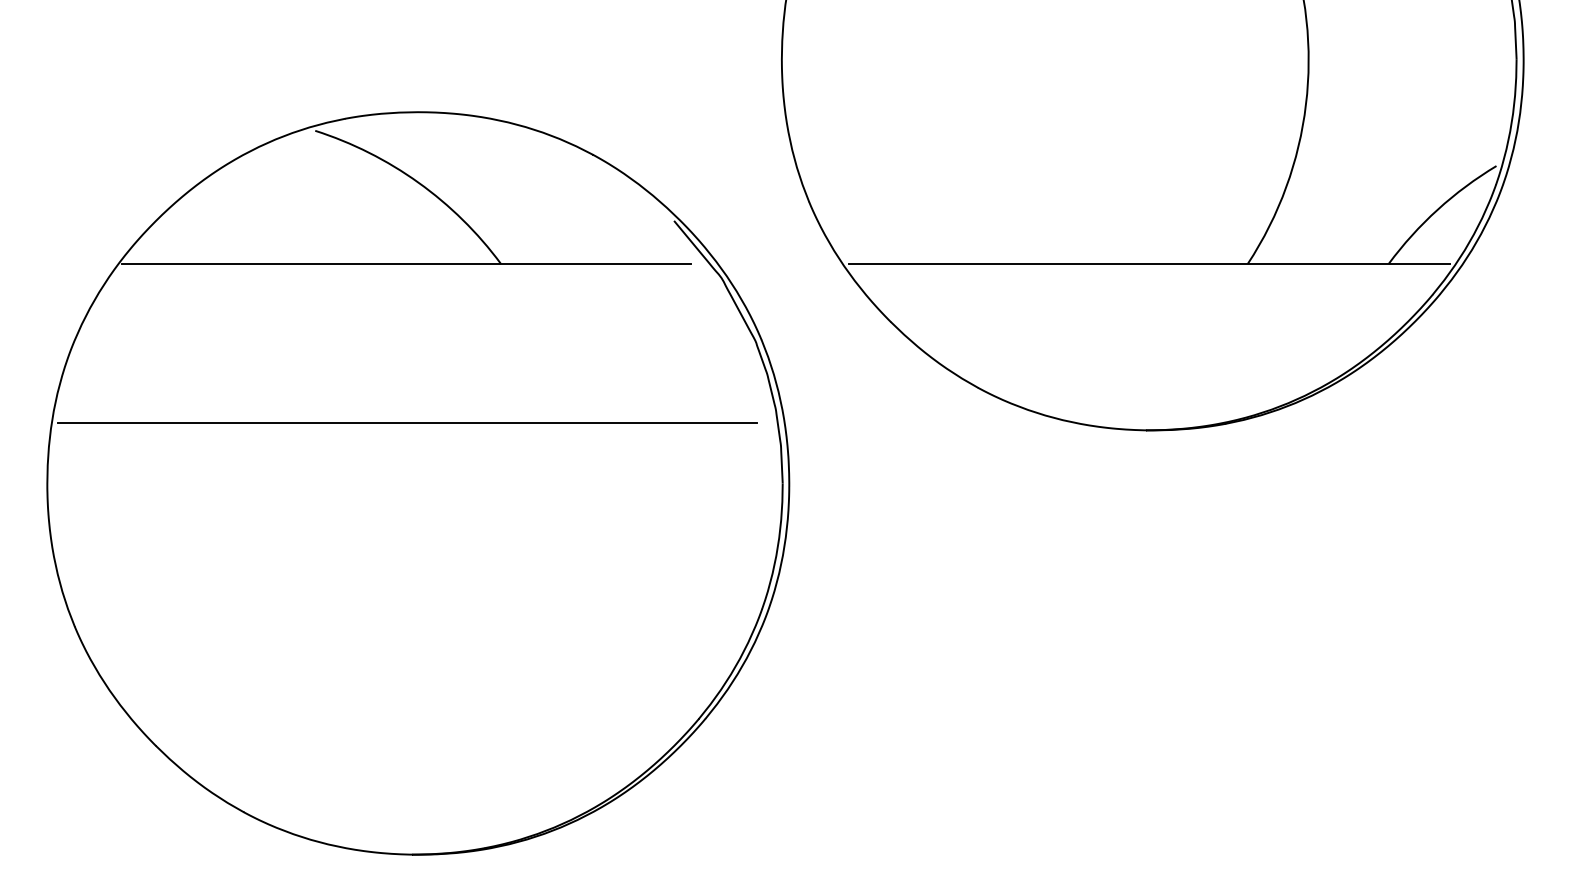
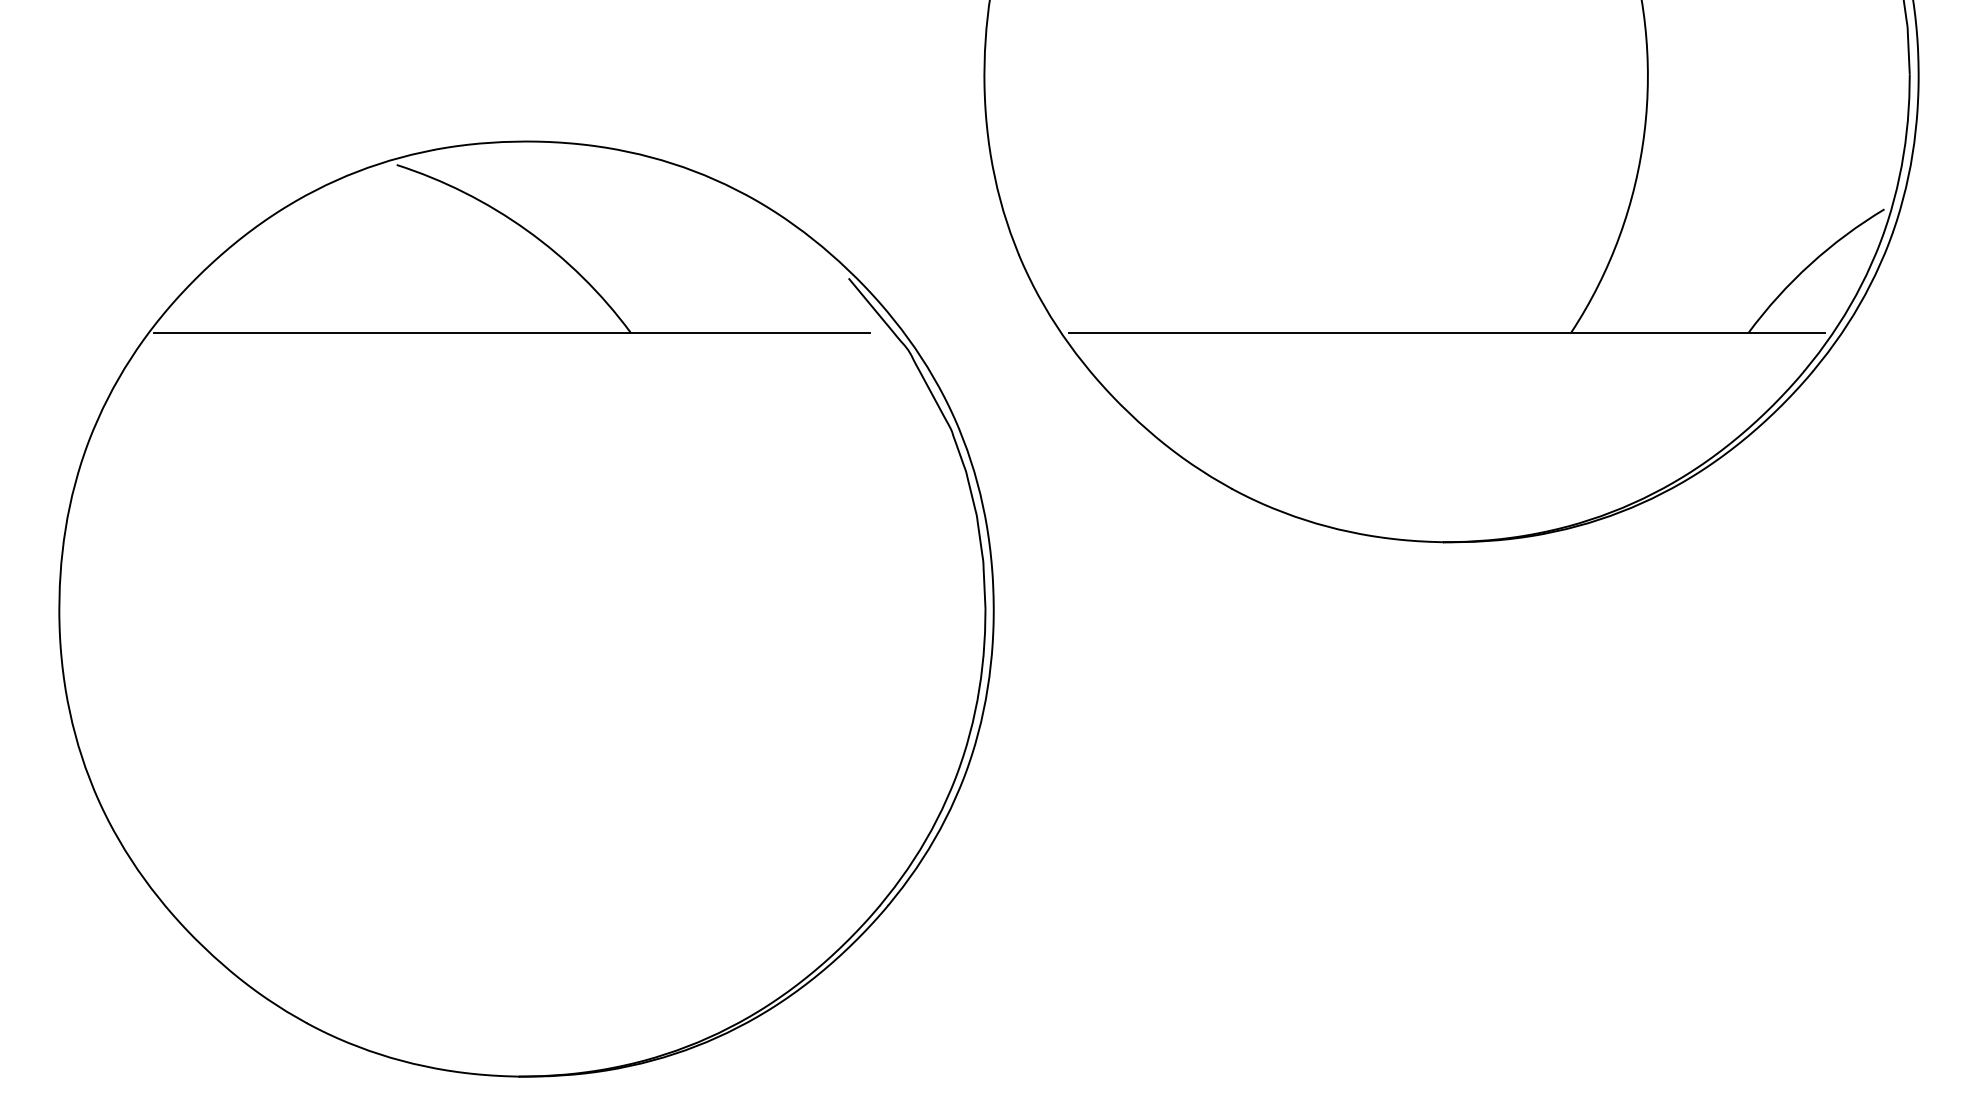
line: (407, 422) -> (512, 532), removed

